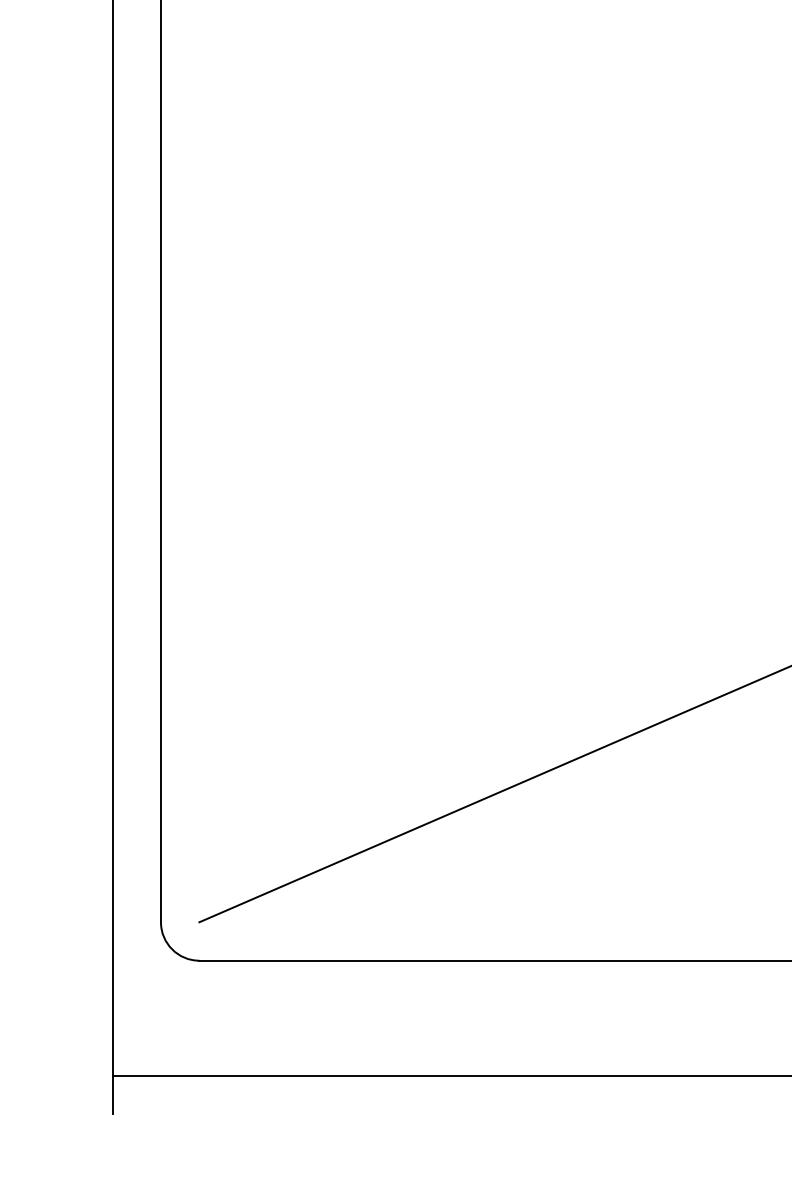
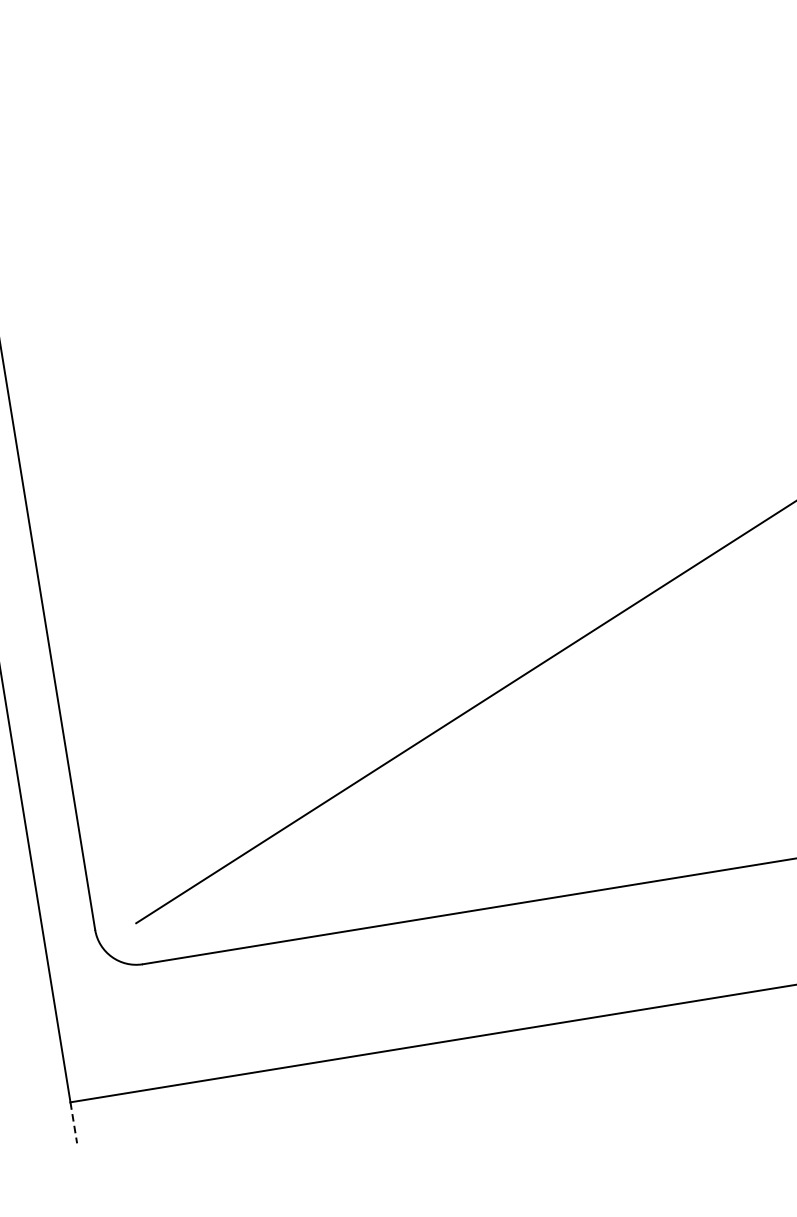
line: (112, 1095) -> (73, 1123), solid -> dashed

